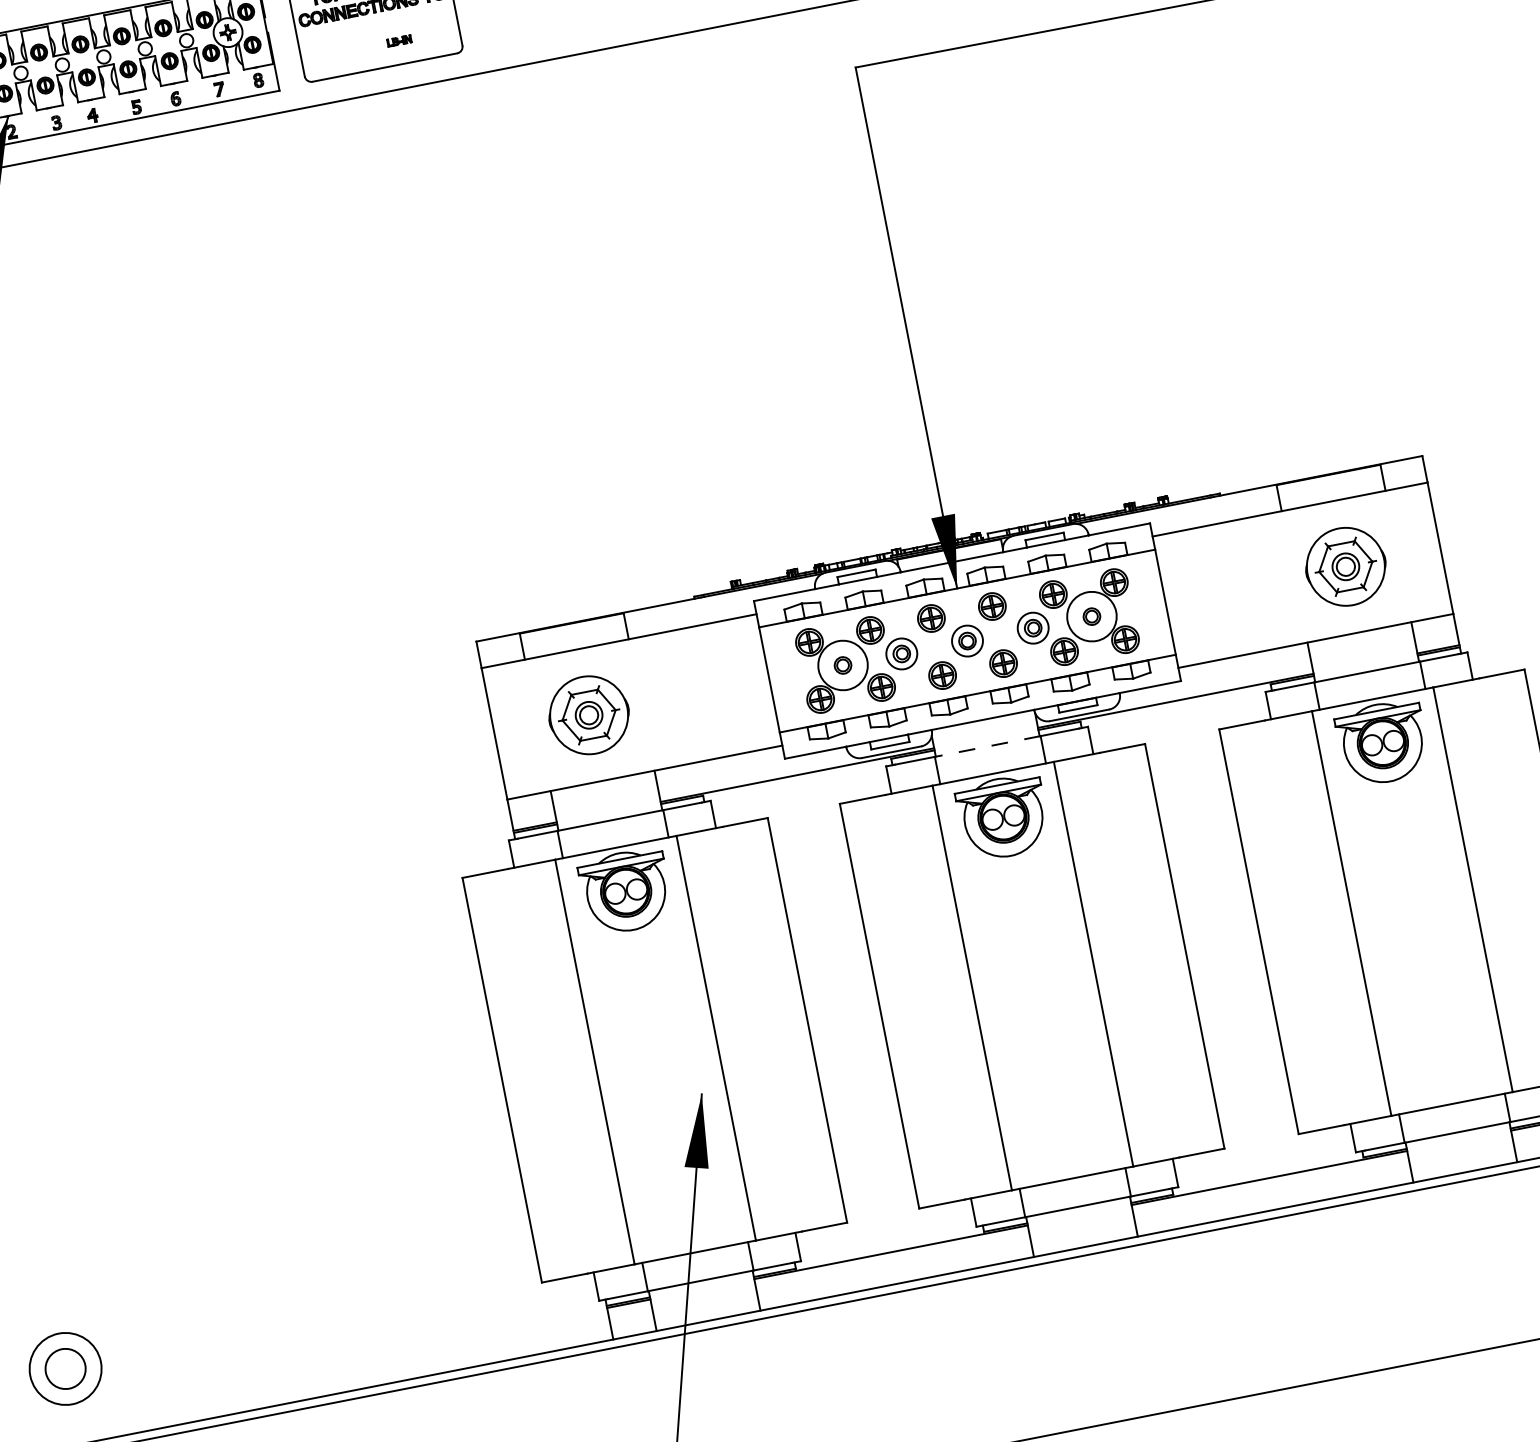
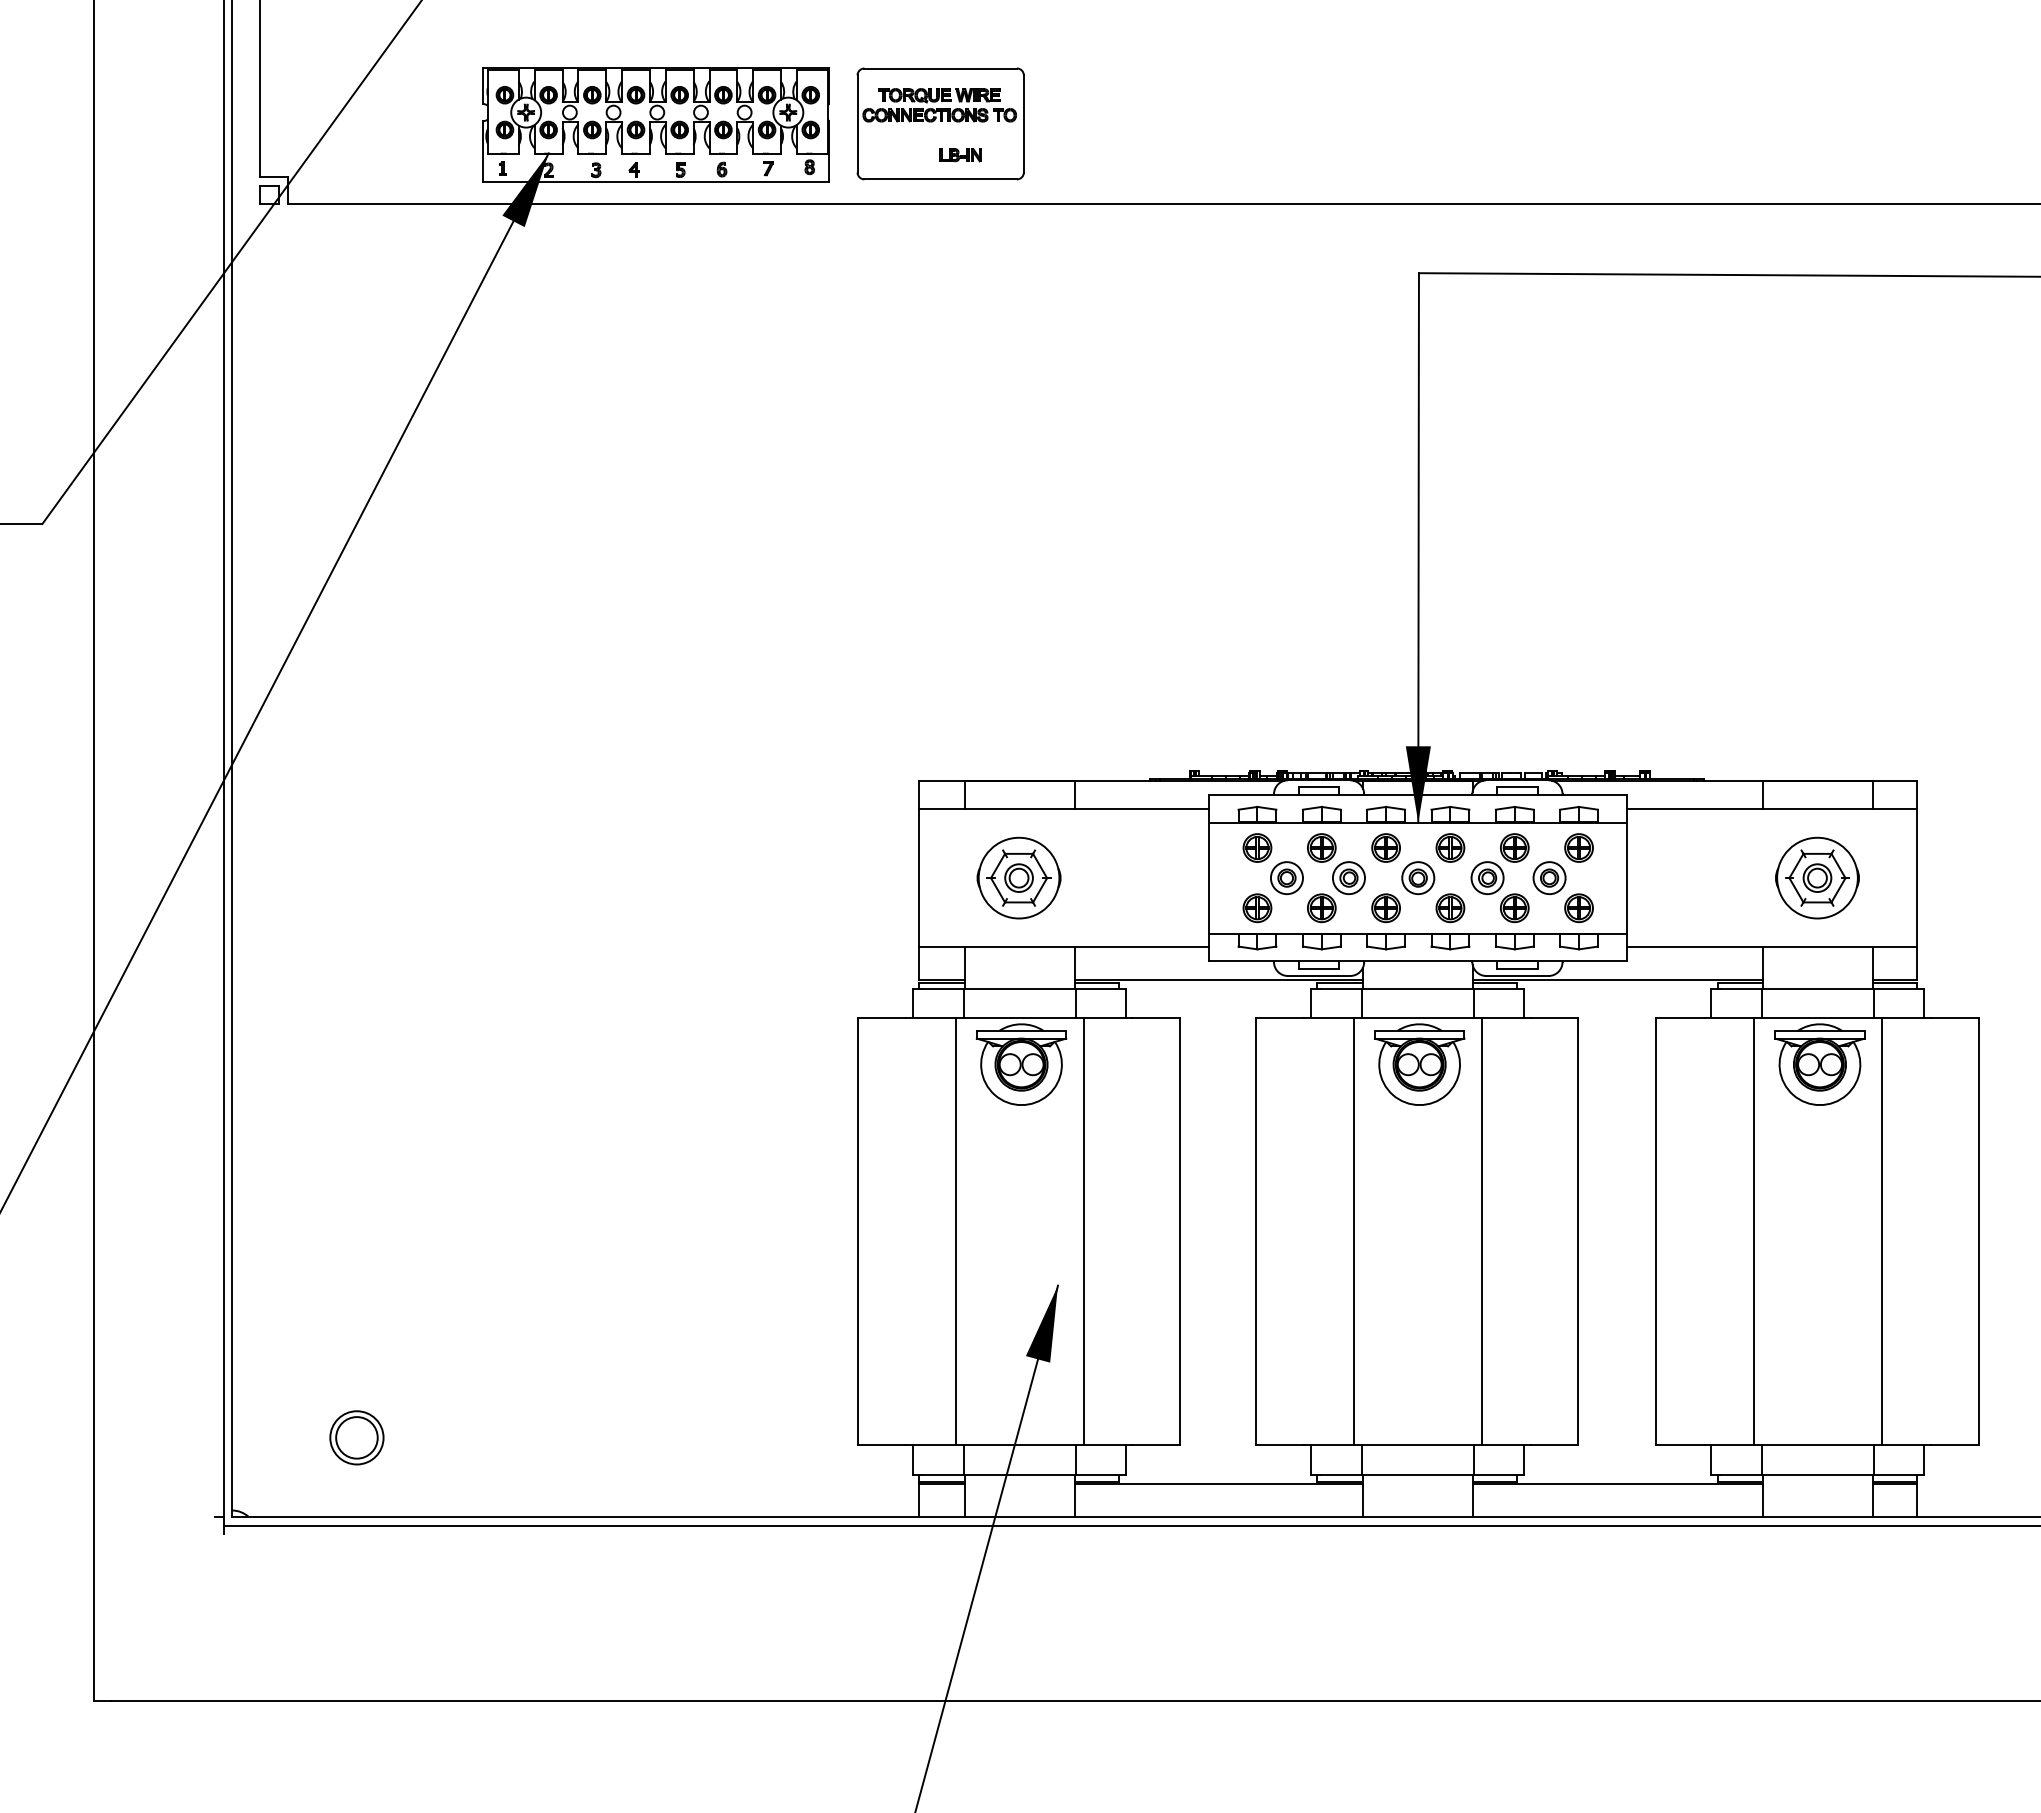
part: (399, 41) -> (960, 155), size x1.67
circle: (1091, 617) -> (1549, 878), size x0.62
circle: (842, 665) -> (1286, 878), size x0.62
line: (987, 746) -> (1417, 989), dashed -> solid
circle: (65, 1368) -> (356, 1437), size x0.71

